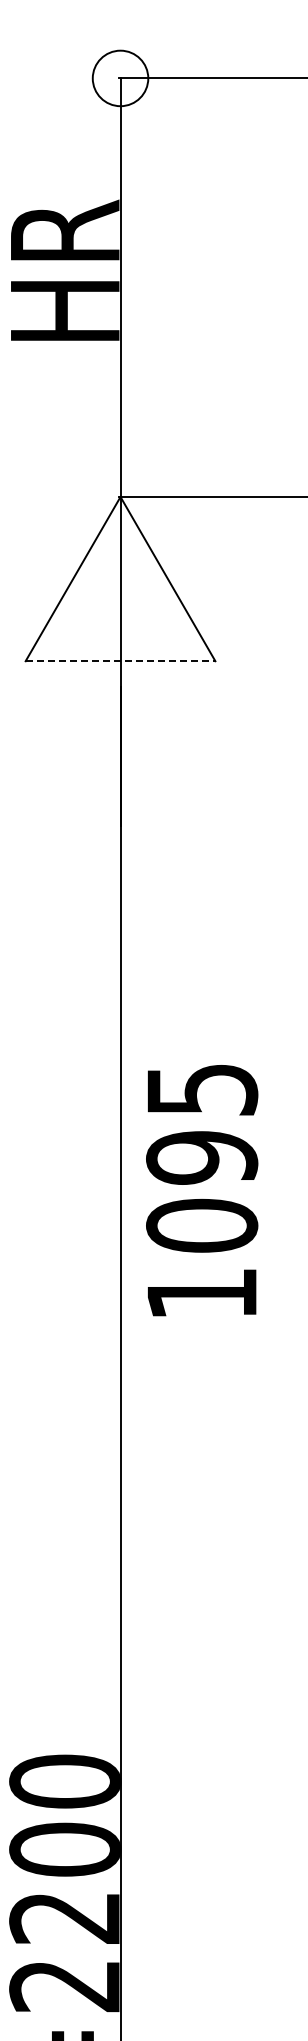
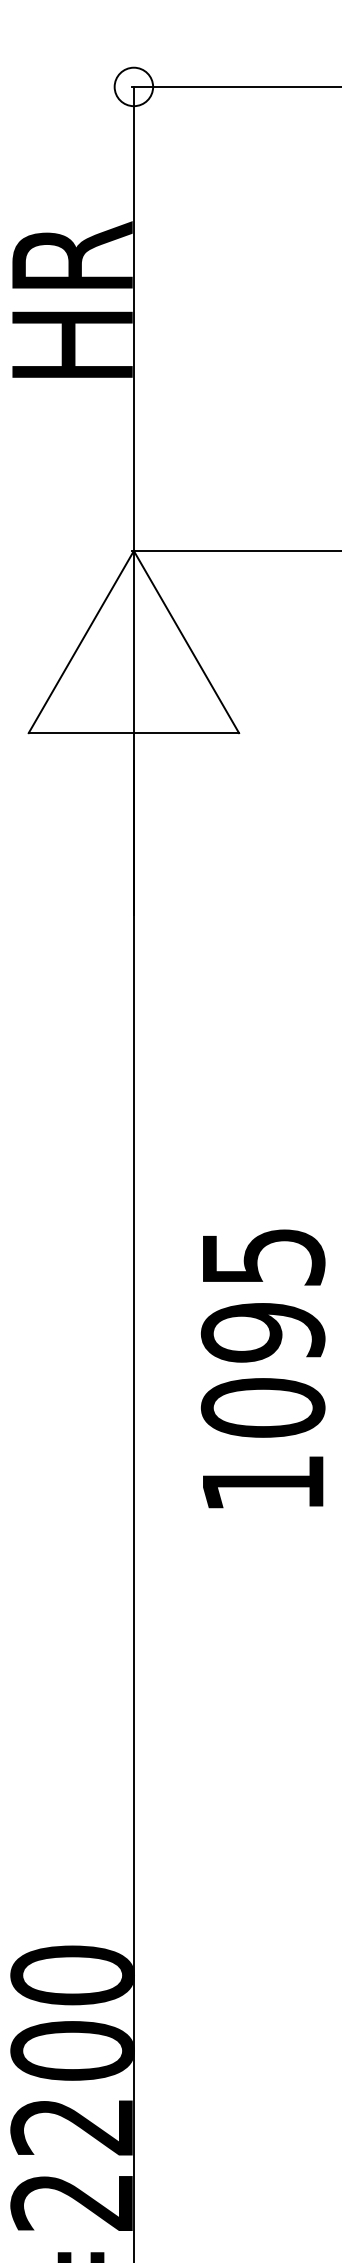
circle: (120, 78) -> (133, 87), size x0.62
line: (120, 661) -> (133, 733), dashed -> solid
text: (202, 1190) -> (263, 1368), moved

